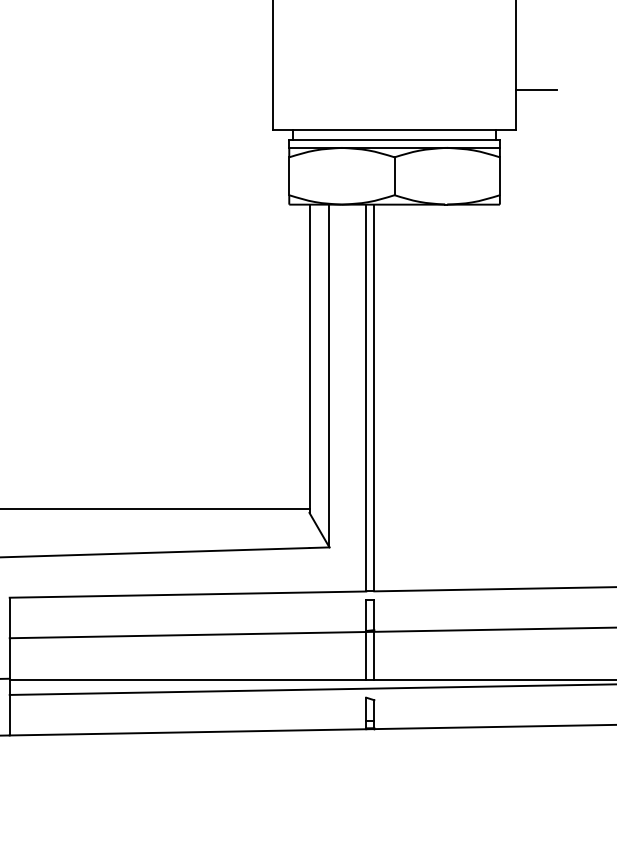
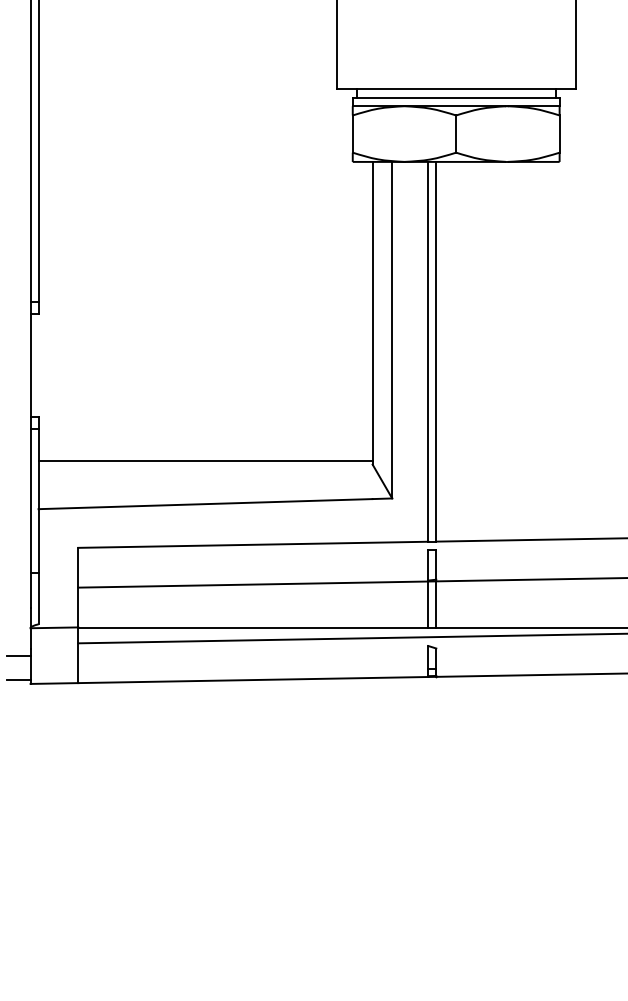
line: (536, 89) -> (595, 48), removed

